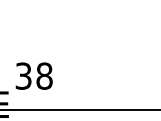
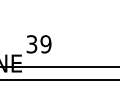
text: (43, 76) -> (45, 44), 38 -> 39

